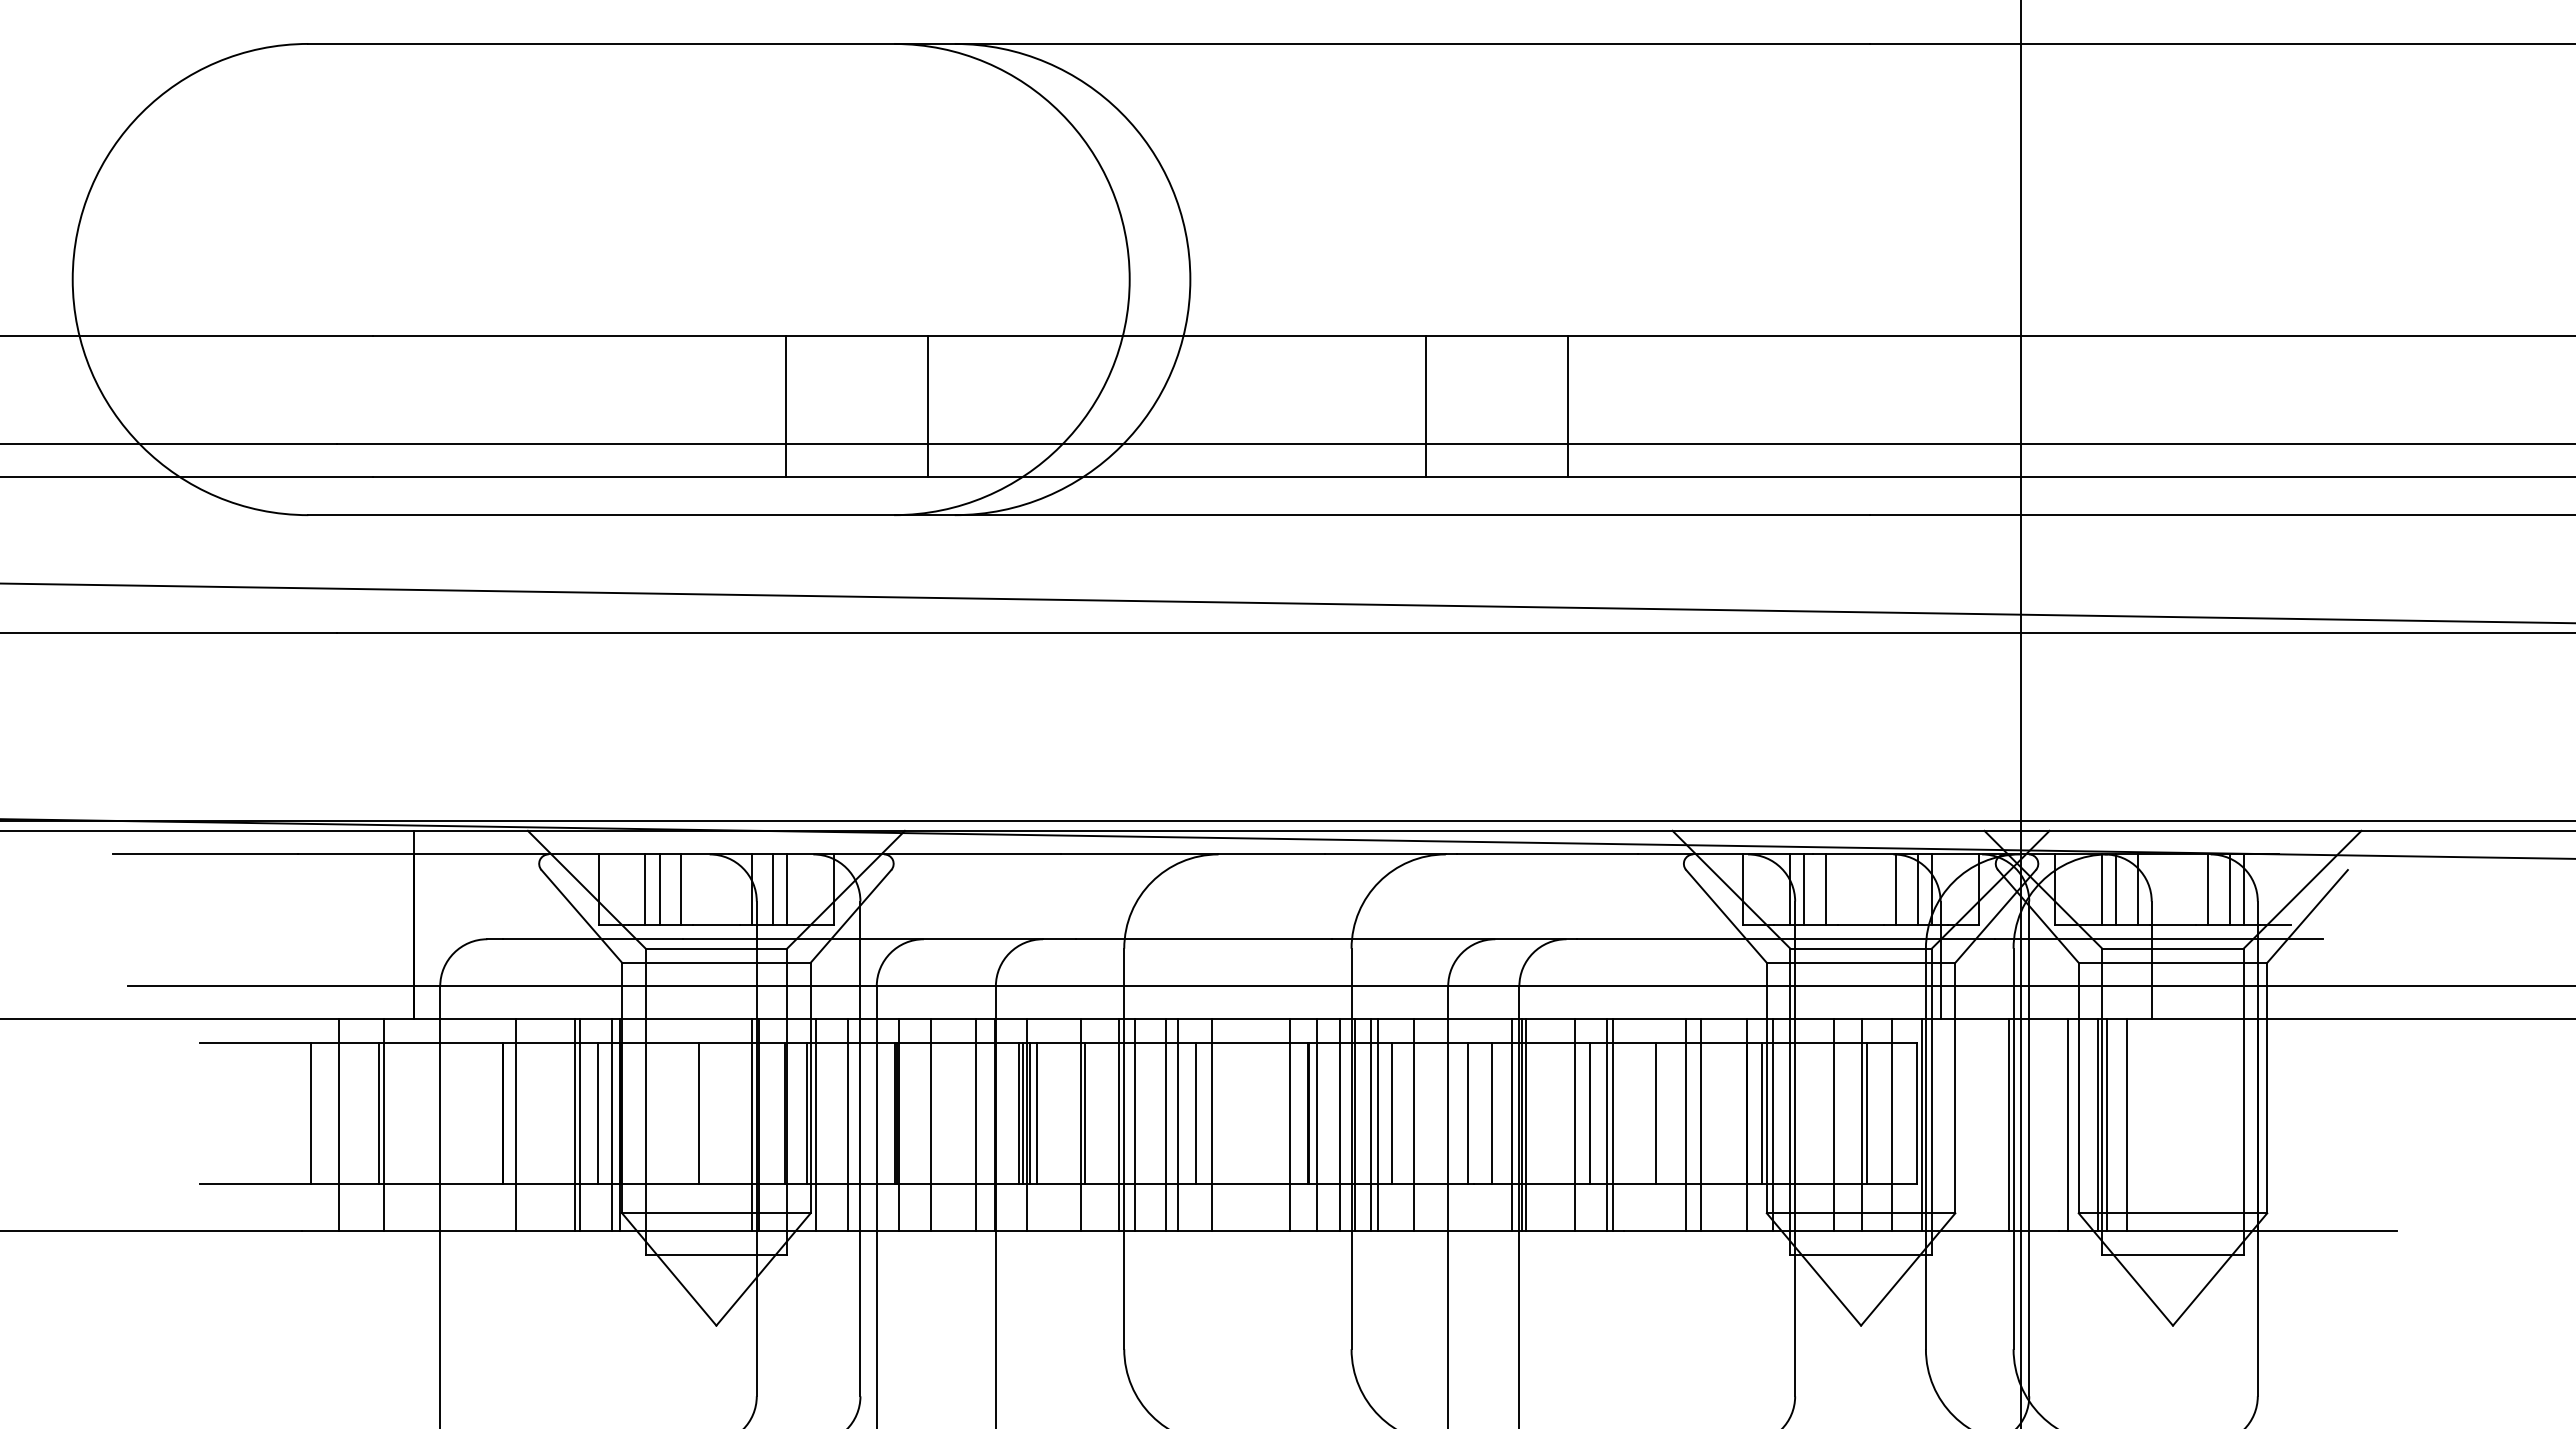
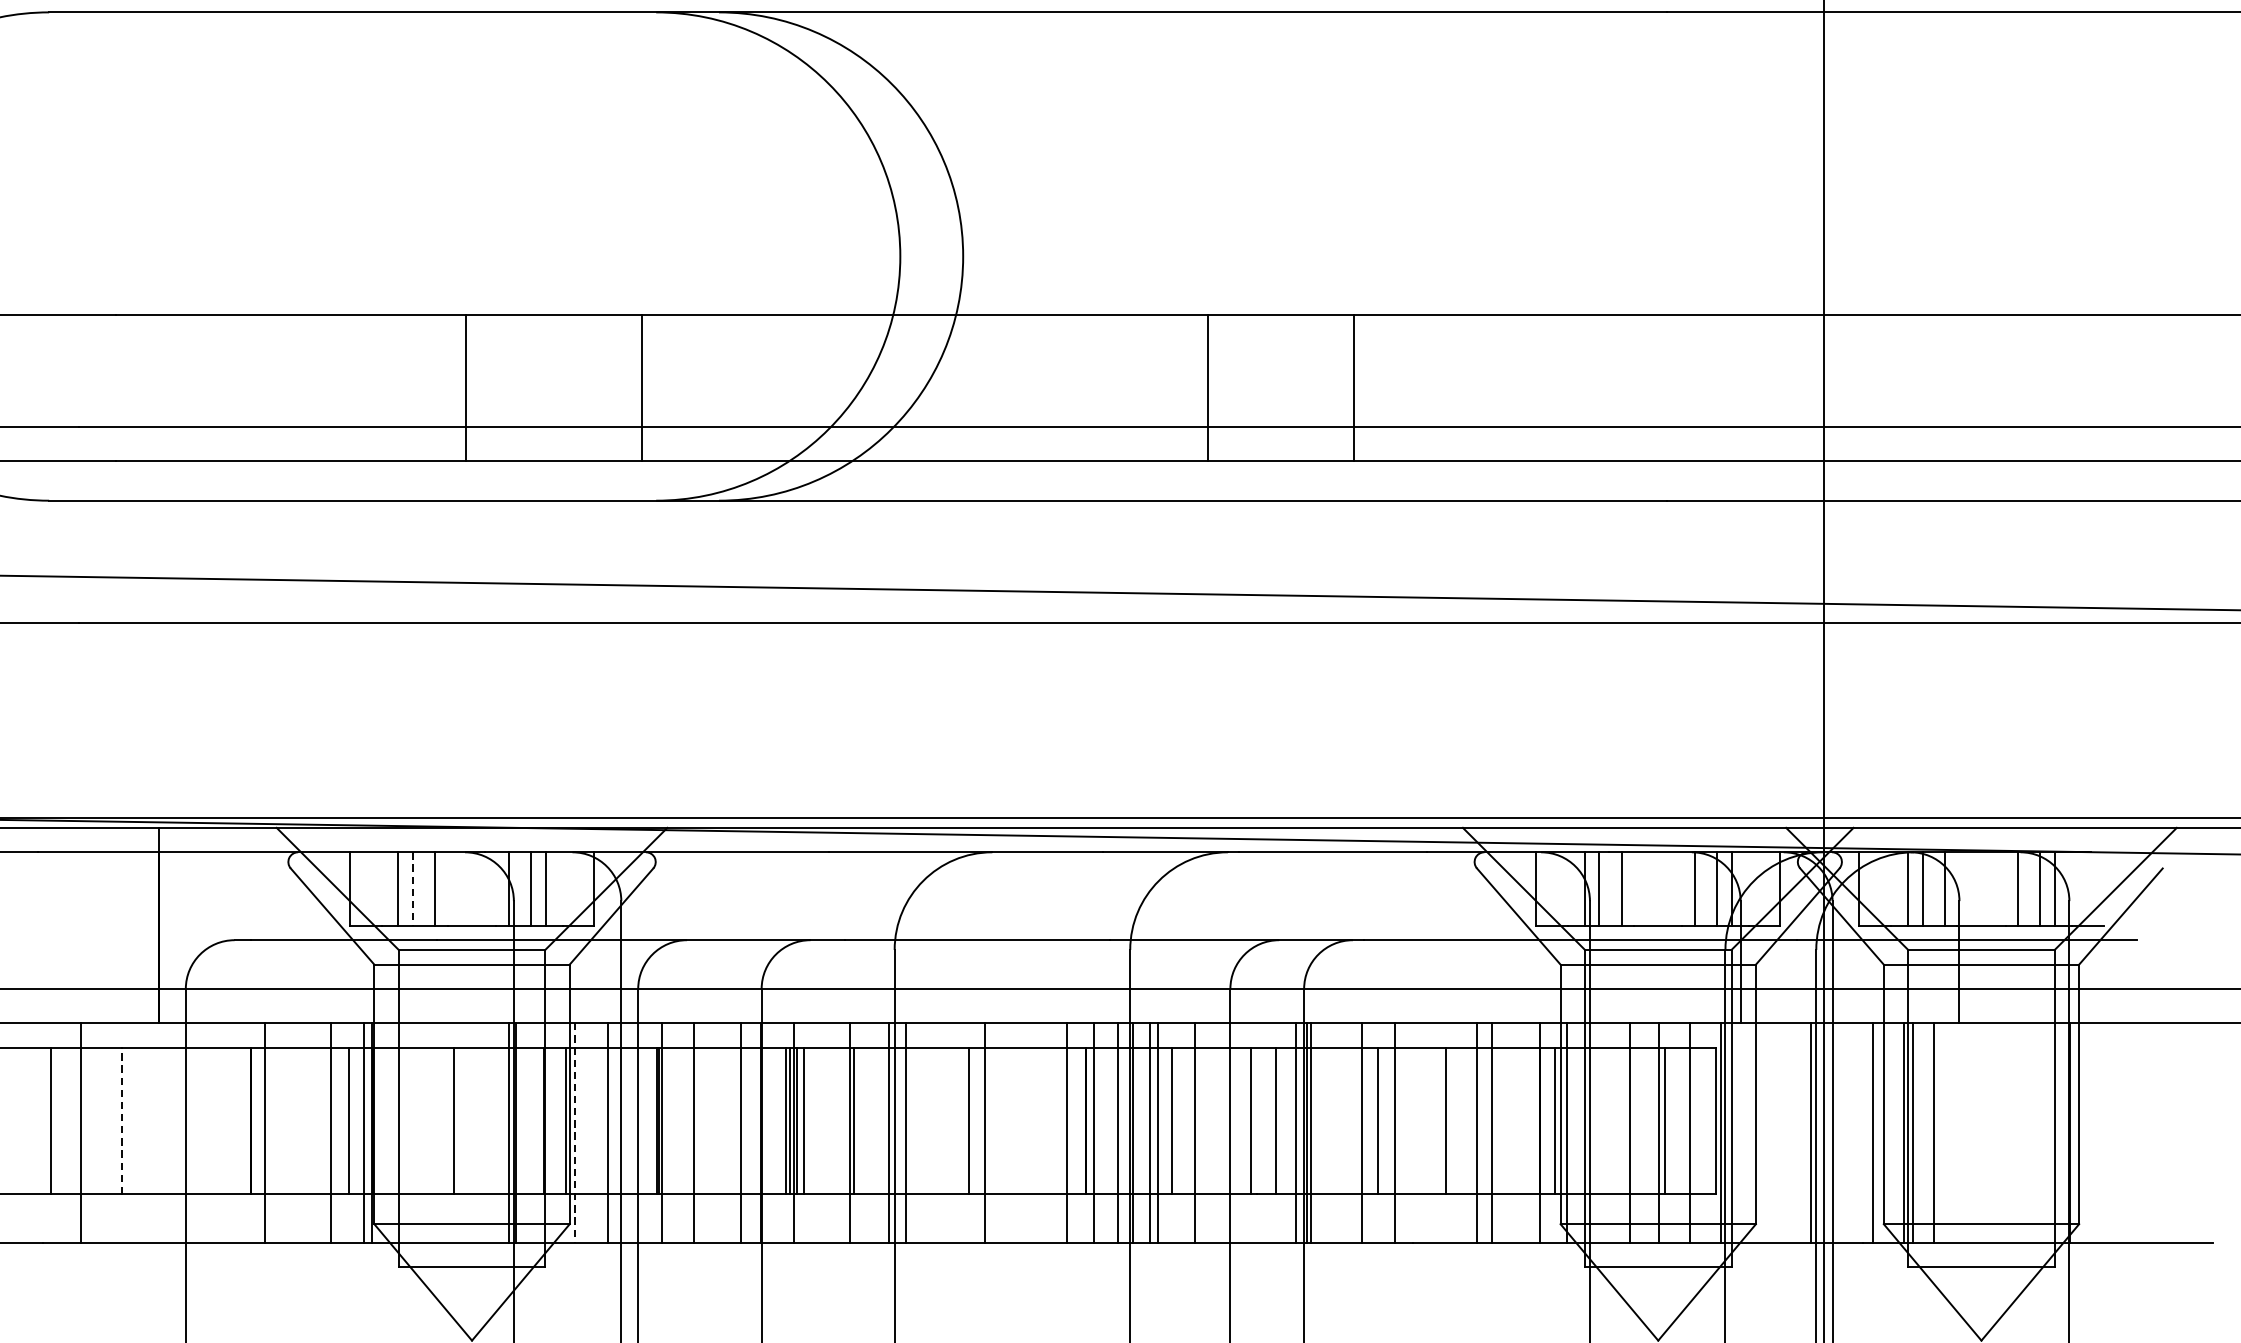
line: (786, 406) -> (465, 388), moved
line: (927, 406) -> (642, 388), moved
line: (659, 890) -> (413, 889), solid -> dashed
line: (378, 1113) -> (121, 1120), solid -> dashed
line: (384, 1125) -> (128, 1133), removed
line: (574, 1125) -> (324, 1133), removed
line: (815, 1125) -> (574, 1133), solid -> dashed
line: (1166, 1125) -> (938, 1133), removed
line: (1178, 1125) -> (950, 1133), removed
line: (1613, 1125) -> (1401, 1133), removed

